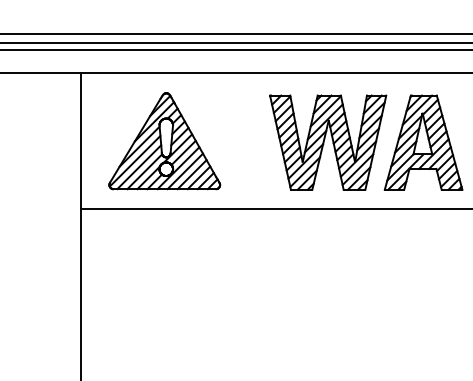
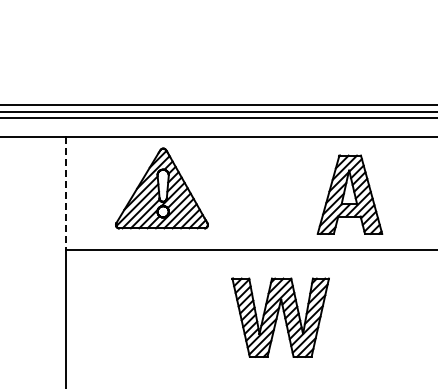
line: (81, 141) -> (65, 193), solid -> dashed
part: (164, 141) -> (161, 188), moved
part: (327, 142) -> (280, 317), moved

